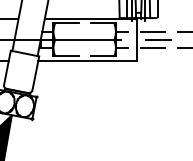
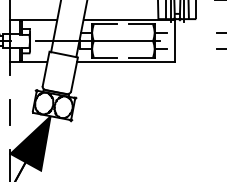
line: (152, 32) -> (191, 33), removed
line: (157, 40) -> (196, 41), removed
line: (152, 48) -> (191, 49), removed

